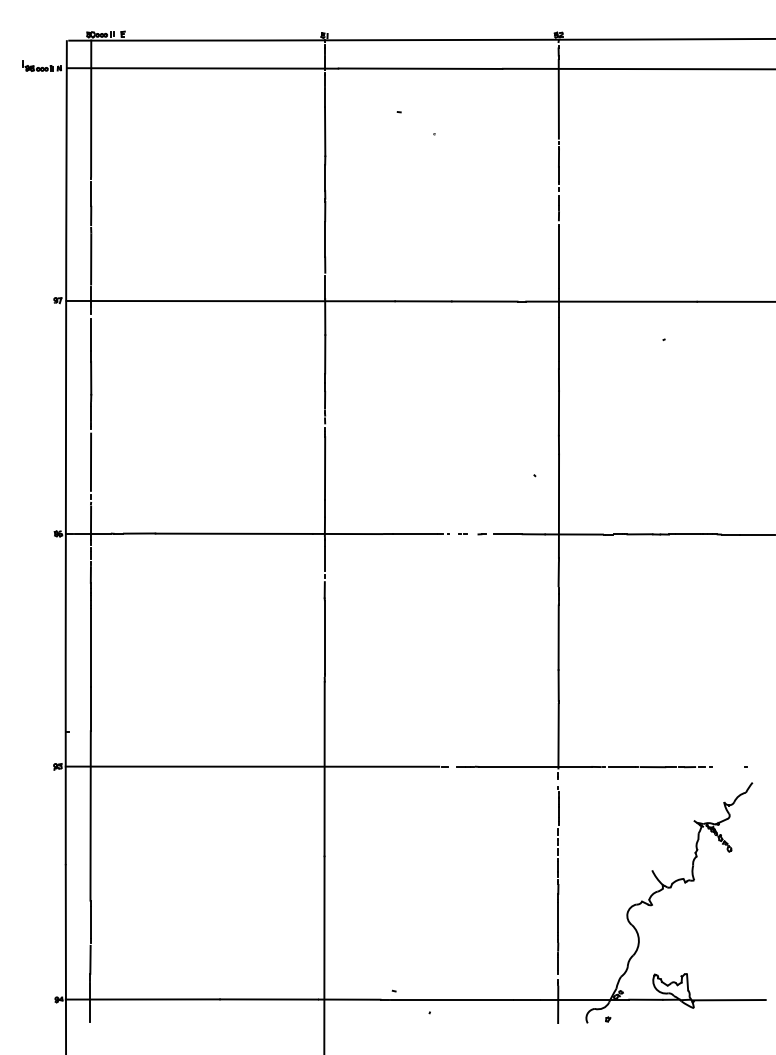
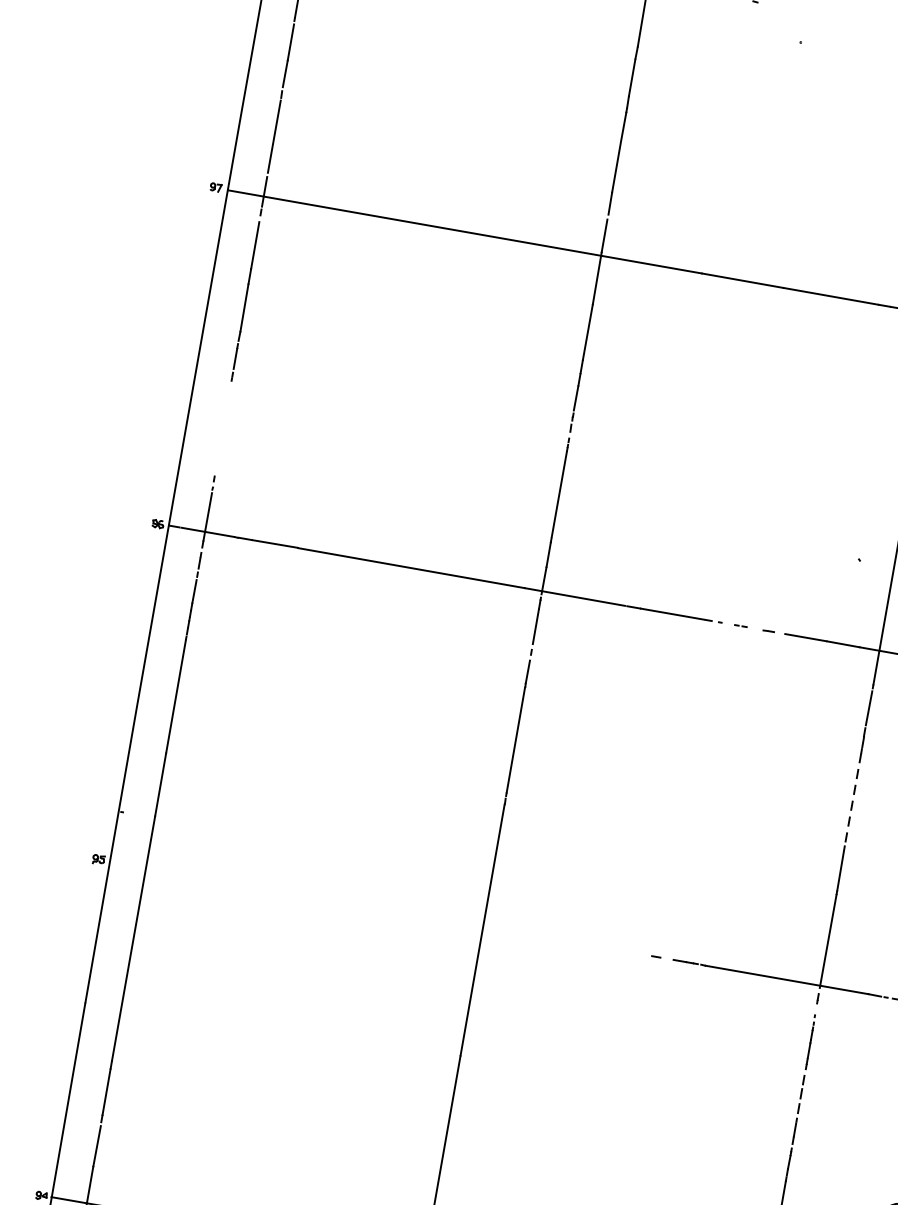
line: (90, 461) -> (222, 427), removed
line: (558, 638) -> (852, 800), solid -> dashed
line: (252, 766) -> (379, 908), removed

